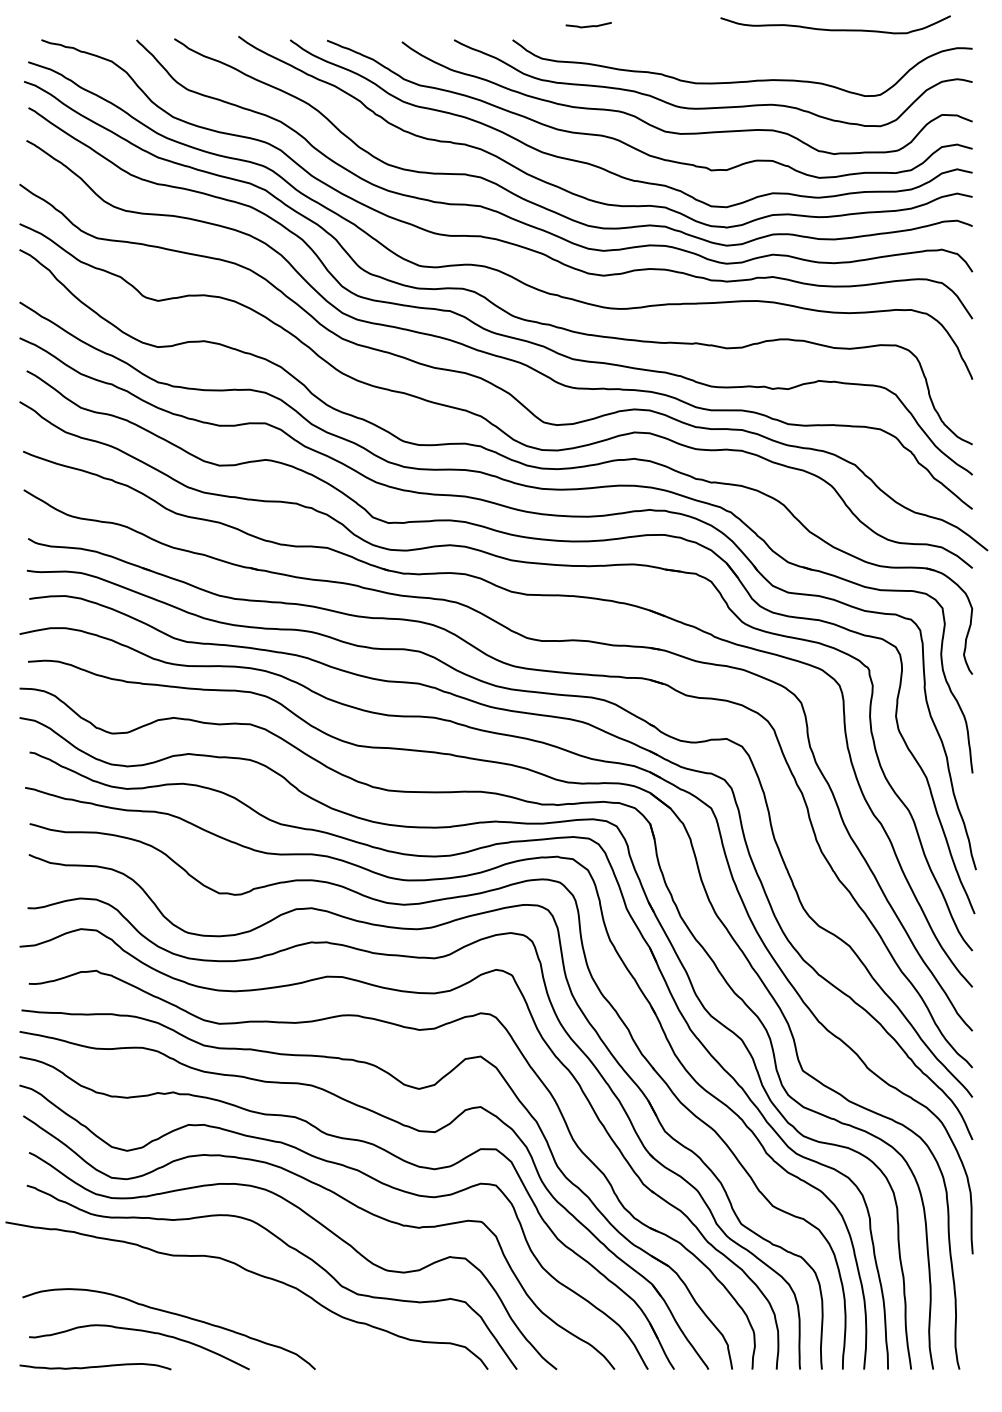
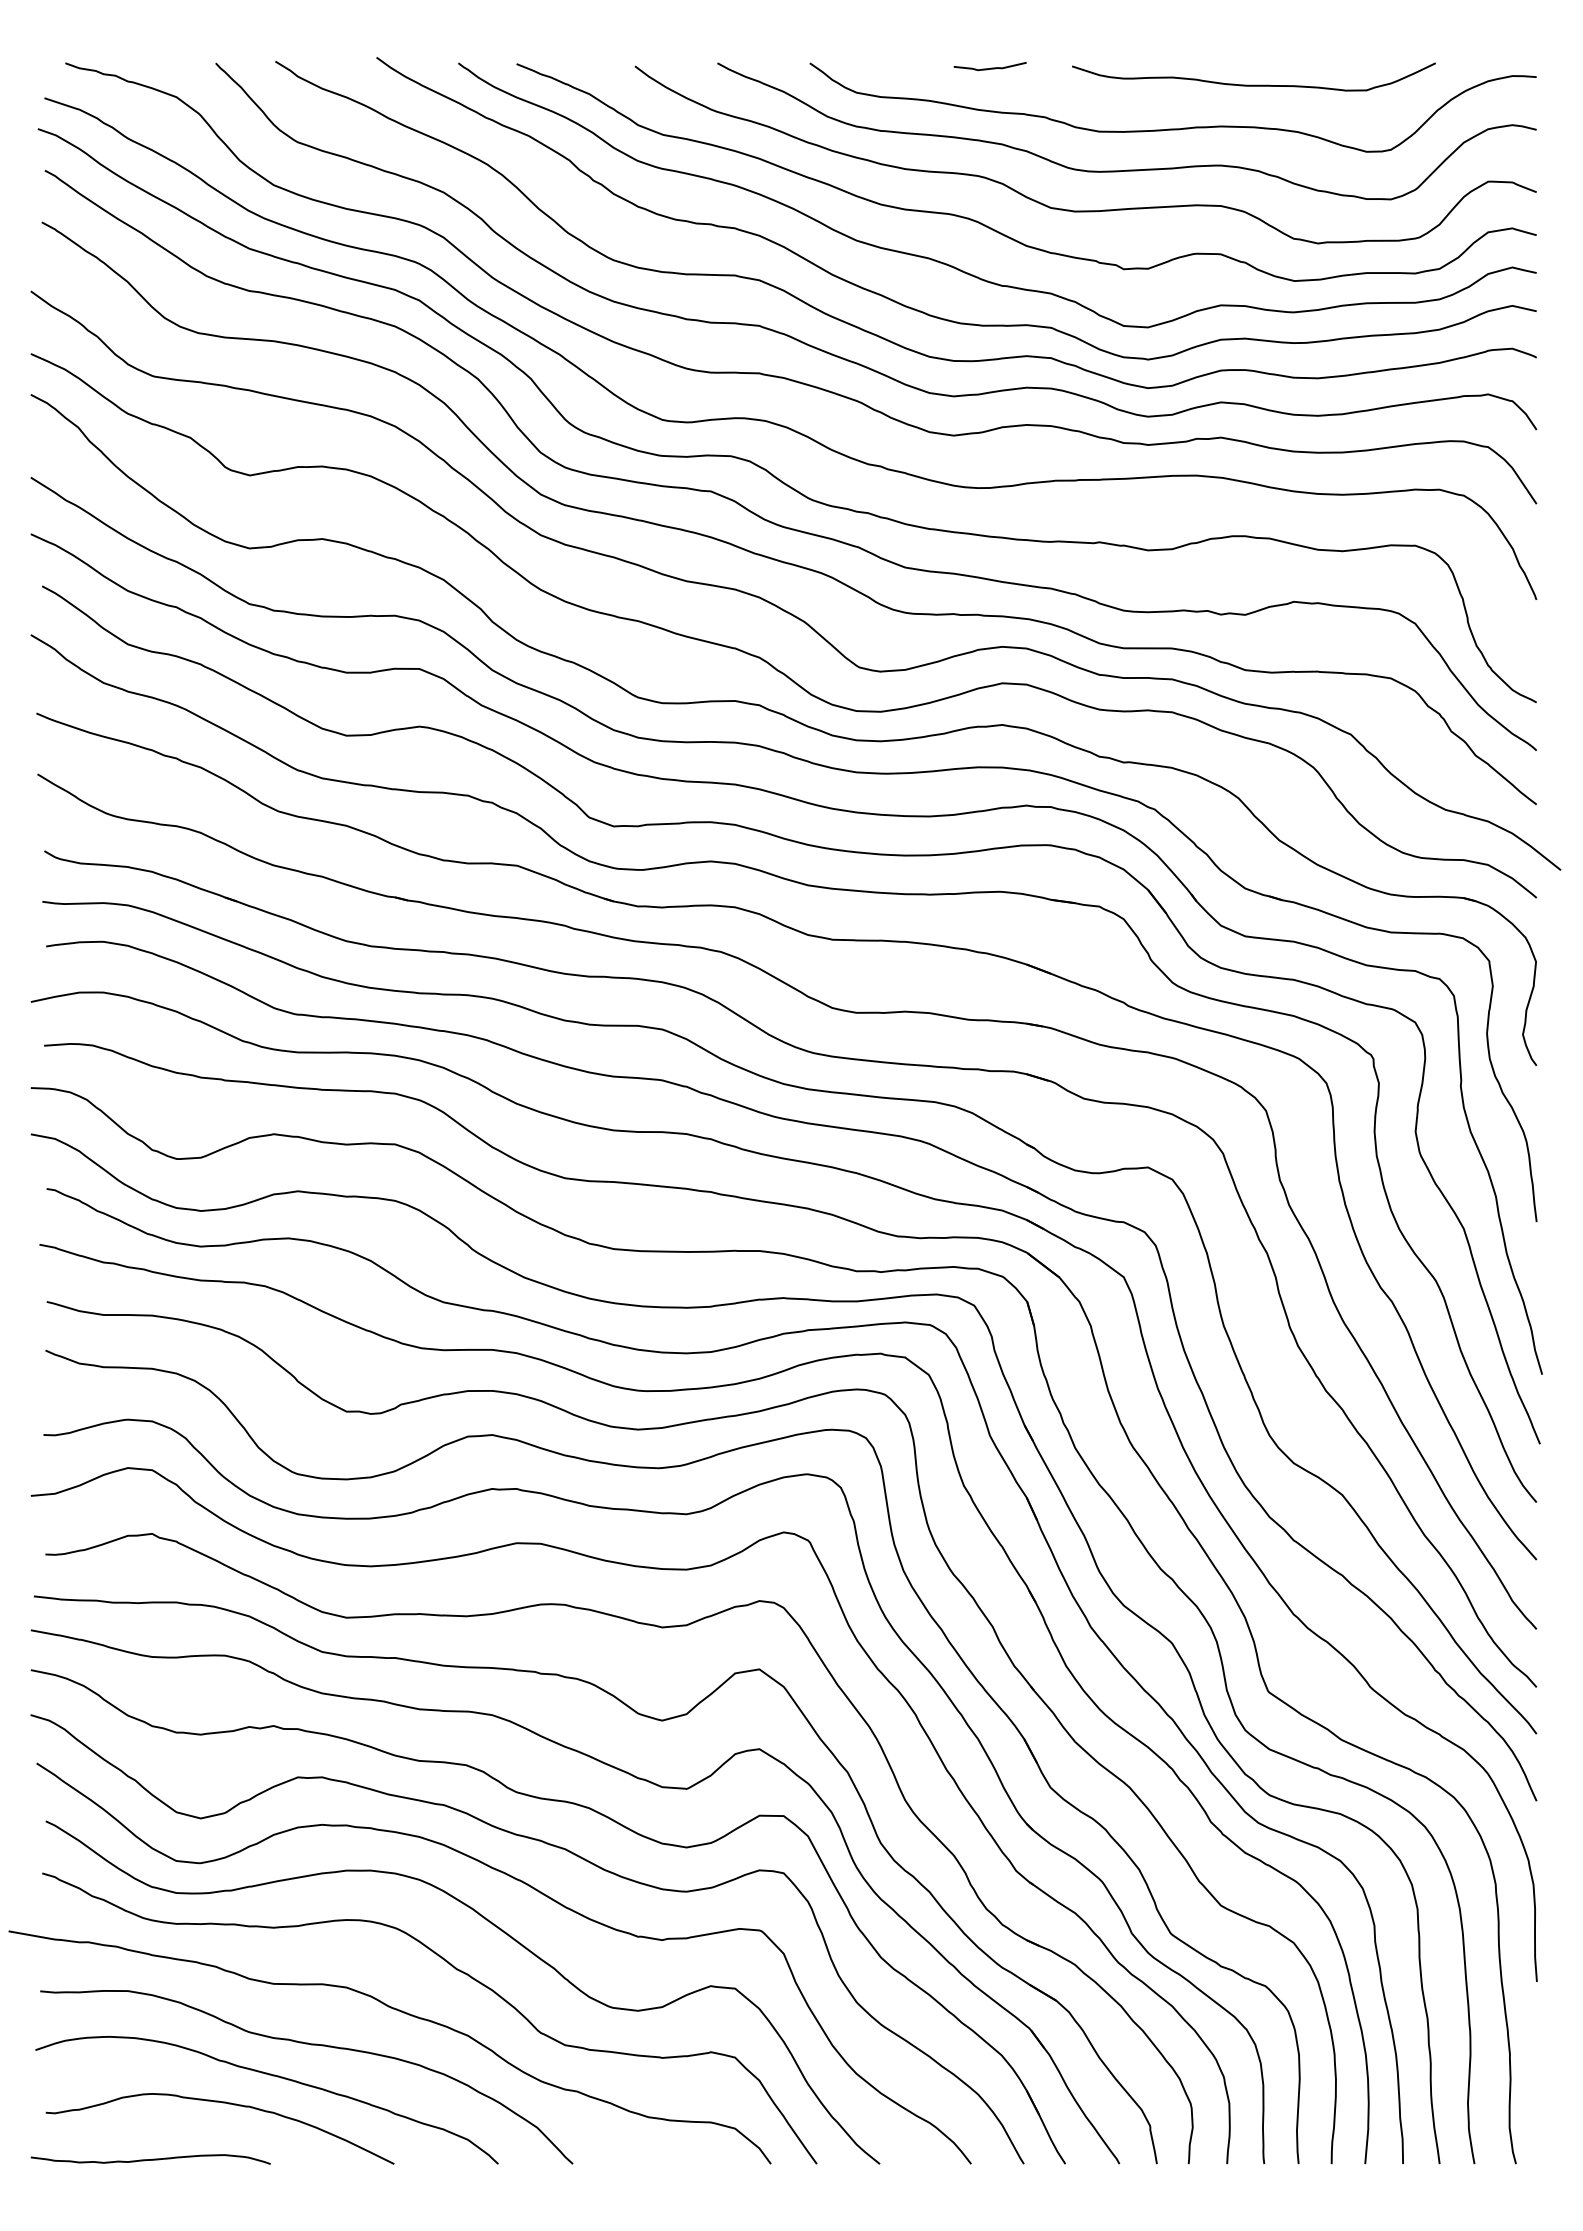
curve: (588, 25) -> (989, 67), moved
curve: (835, 29) -> (1253, 84), moved
curve: (193, 1294) -> (305, 2045), added

